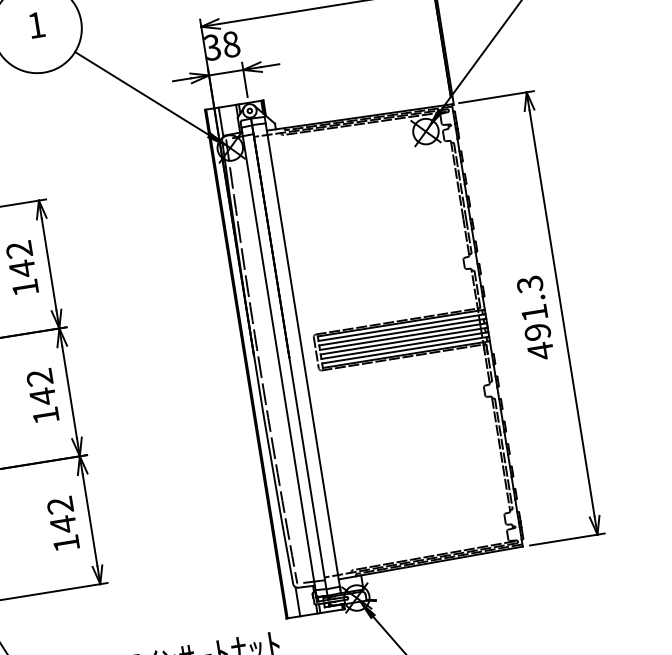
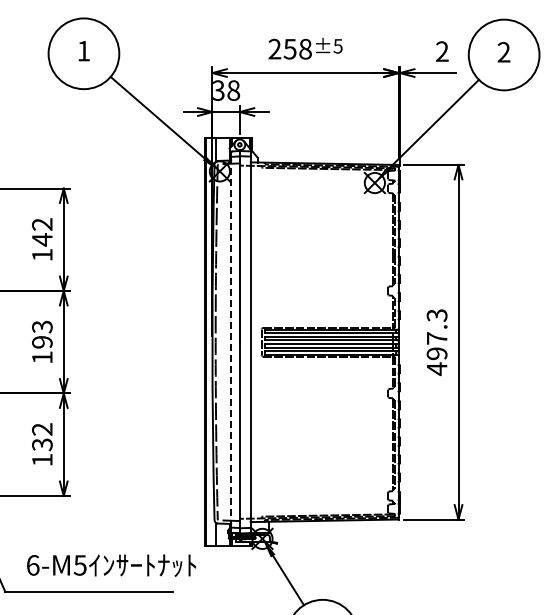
text: (535, 313) -> (437, 338), 491.3 -> 497.3
line: (278, 359) -> (231, 342), solid -> dashed
text: (41, 386) -> (42, 334), 142 -> 193
text: (63, 524) -> (42, 444), 142 -> 132

